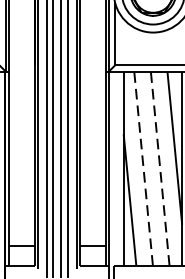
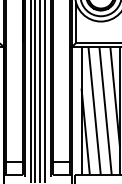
line: (143, 167) -> (94, 110), dashed -> solid
line: (160, 167) -> (105, 110), dashed -> solid

